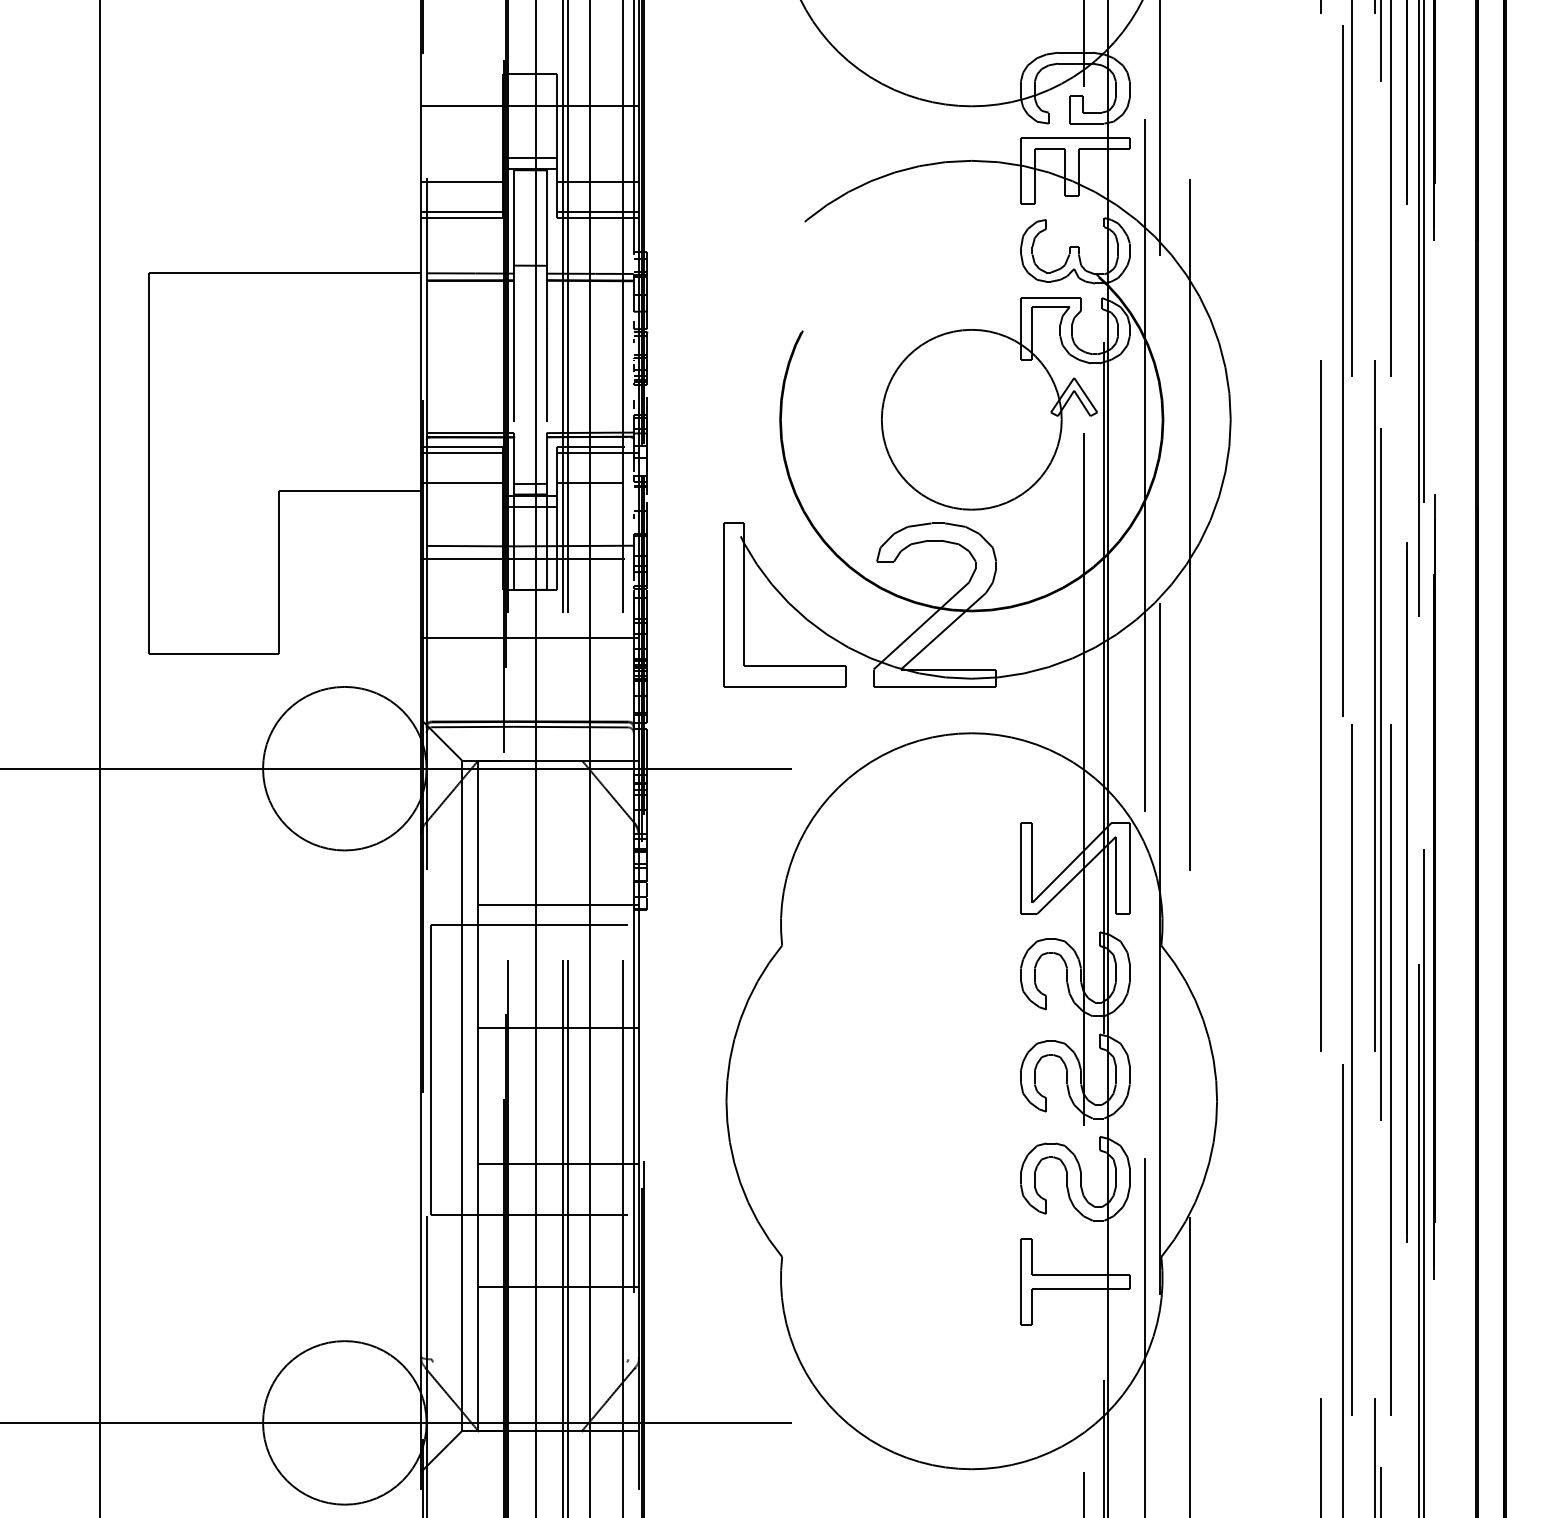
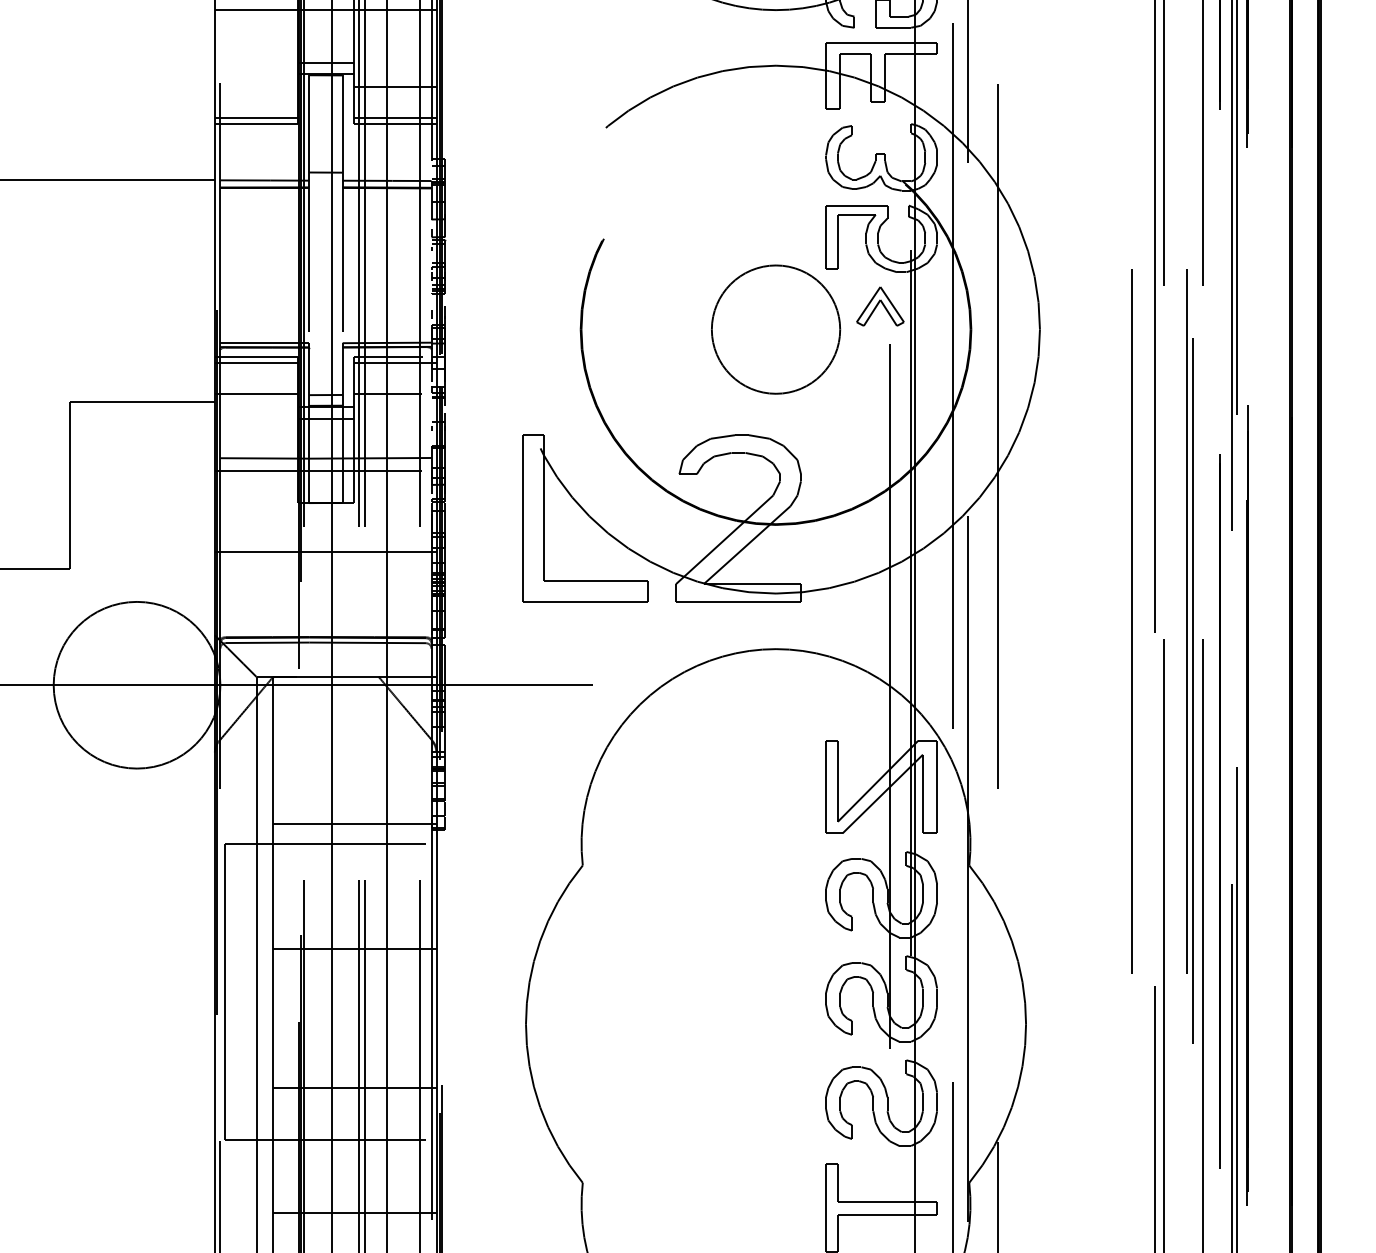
line: (461, 181) -> (255, 86), removed
circle: (971, 419) -> (775, 329), size x0.7

